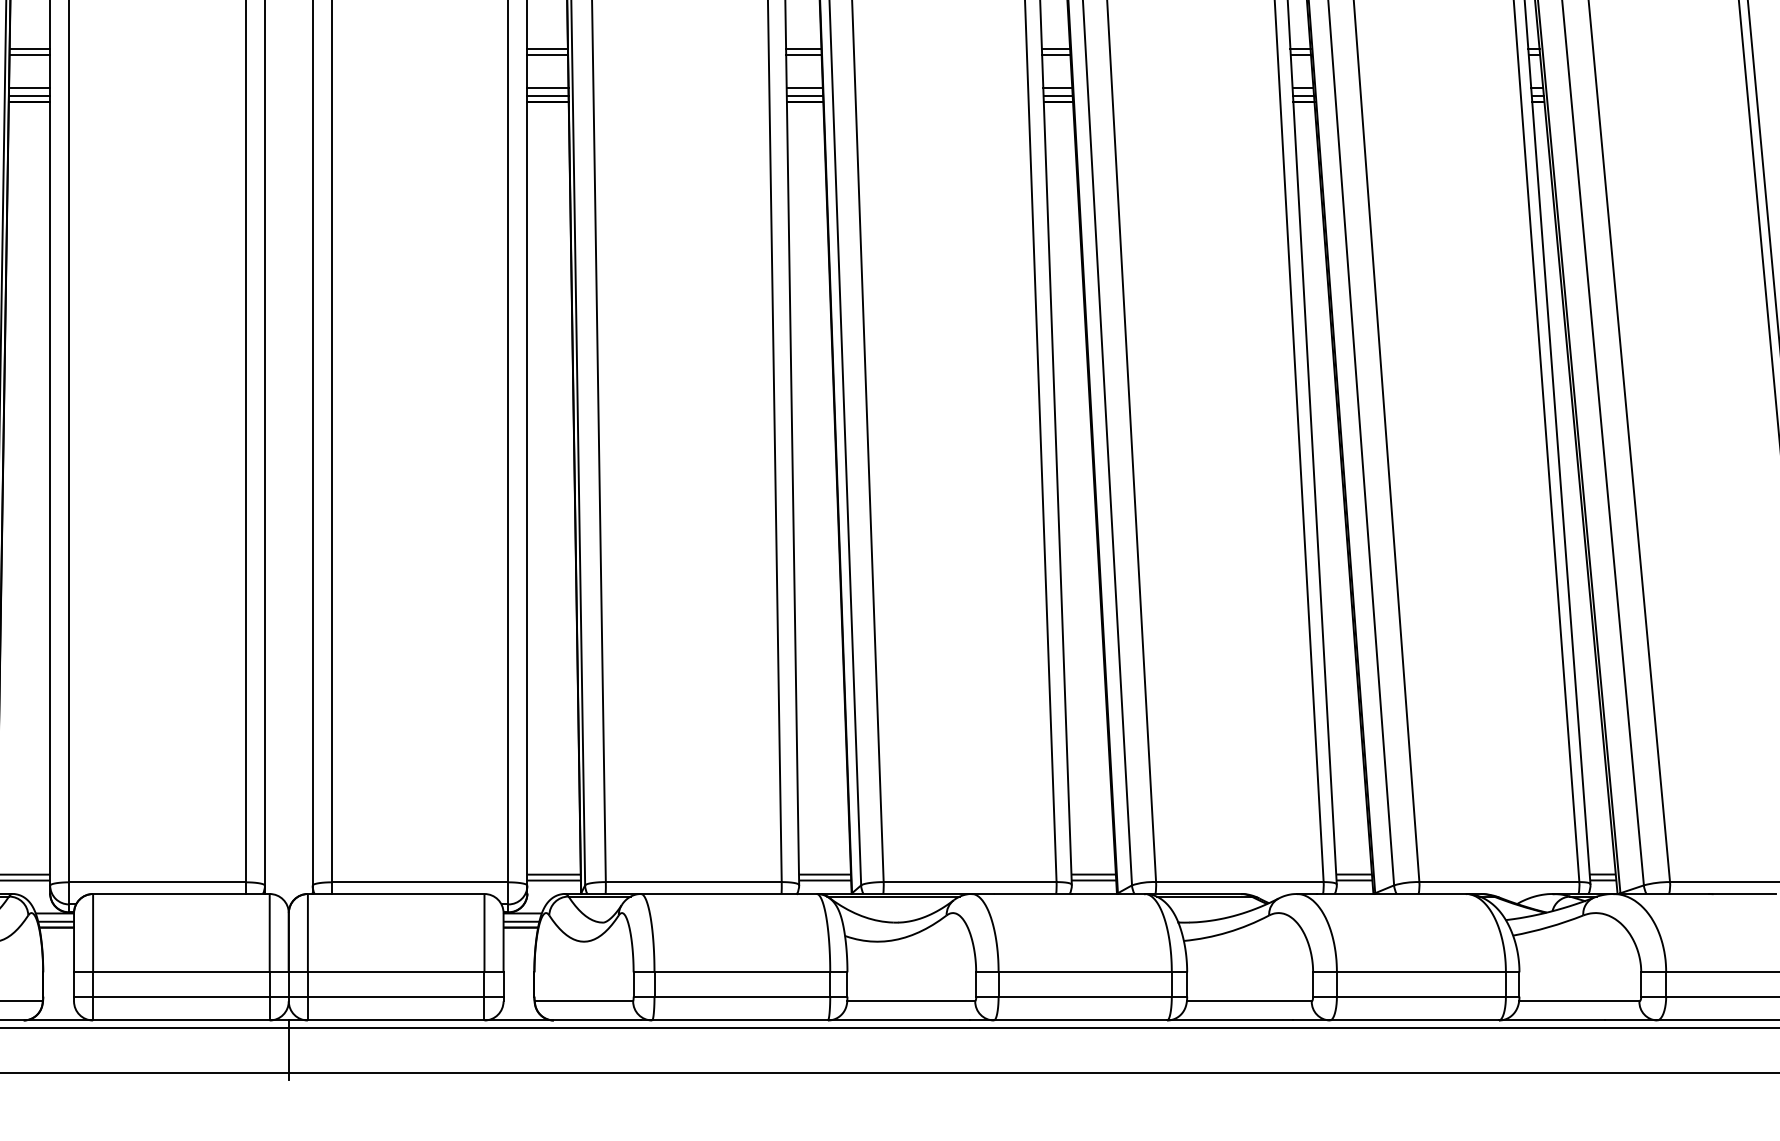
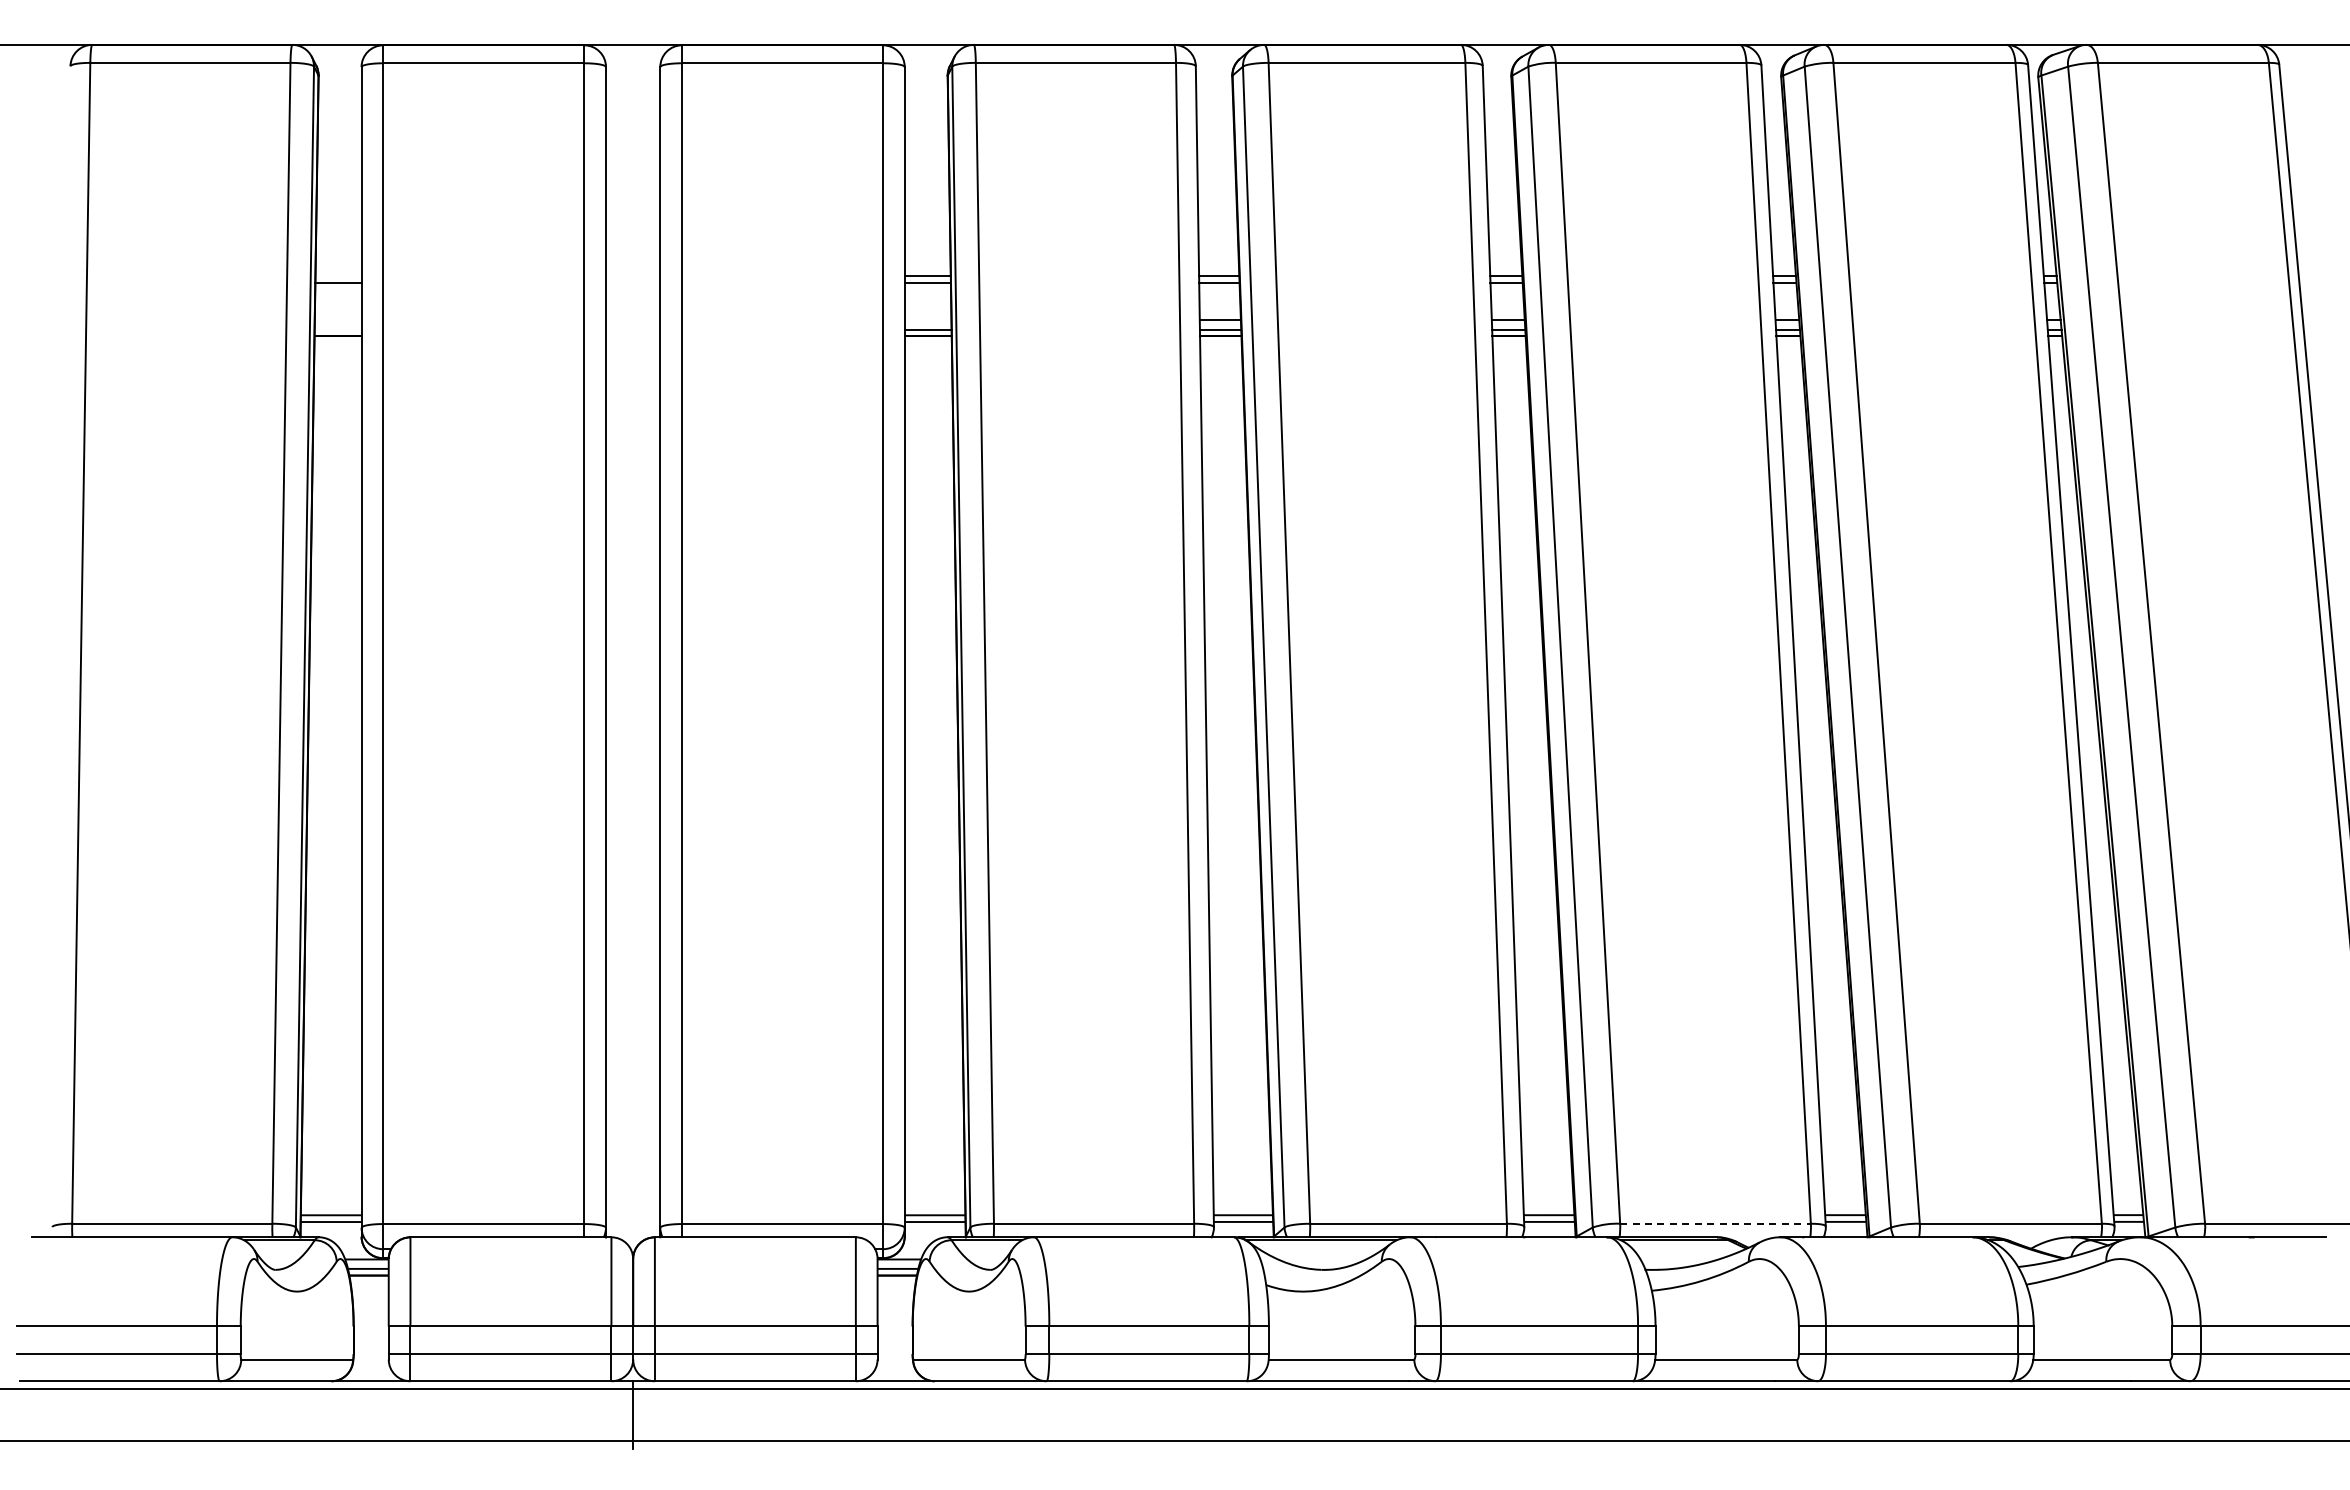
line: (29, 48) -> (338, 275), removed
line: (29, 88) -> (337, 320), removed
line: (547, 88) -> (927, 320), removed
line: (29, 96) -> (337, 329), removed
line: (1240, 881) -> (1716, 1223), solid -> dashed

